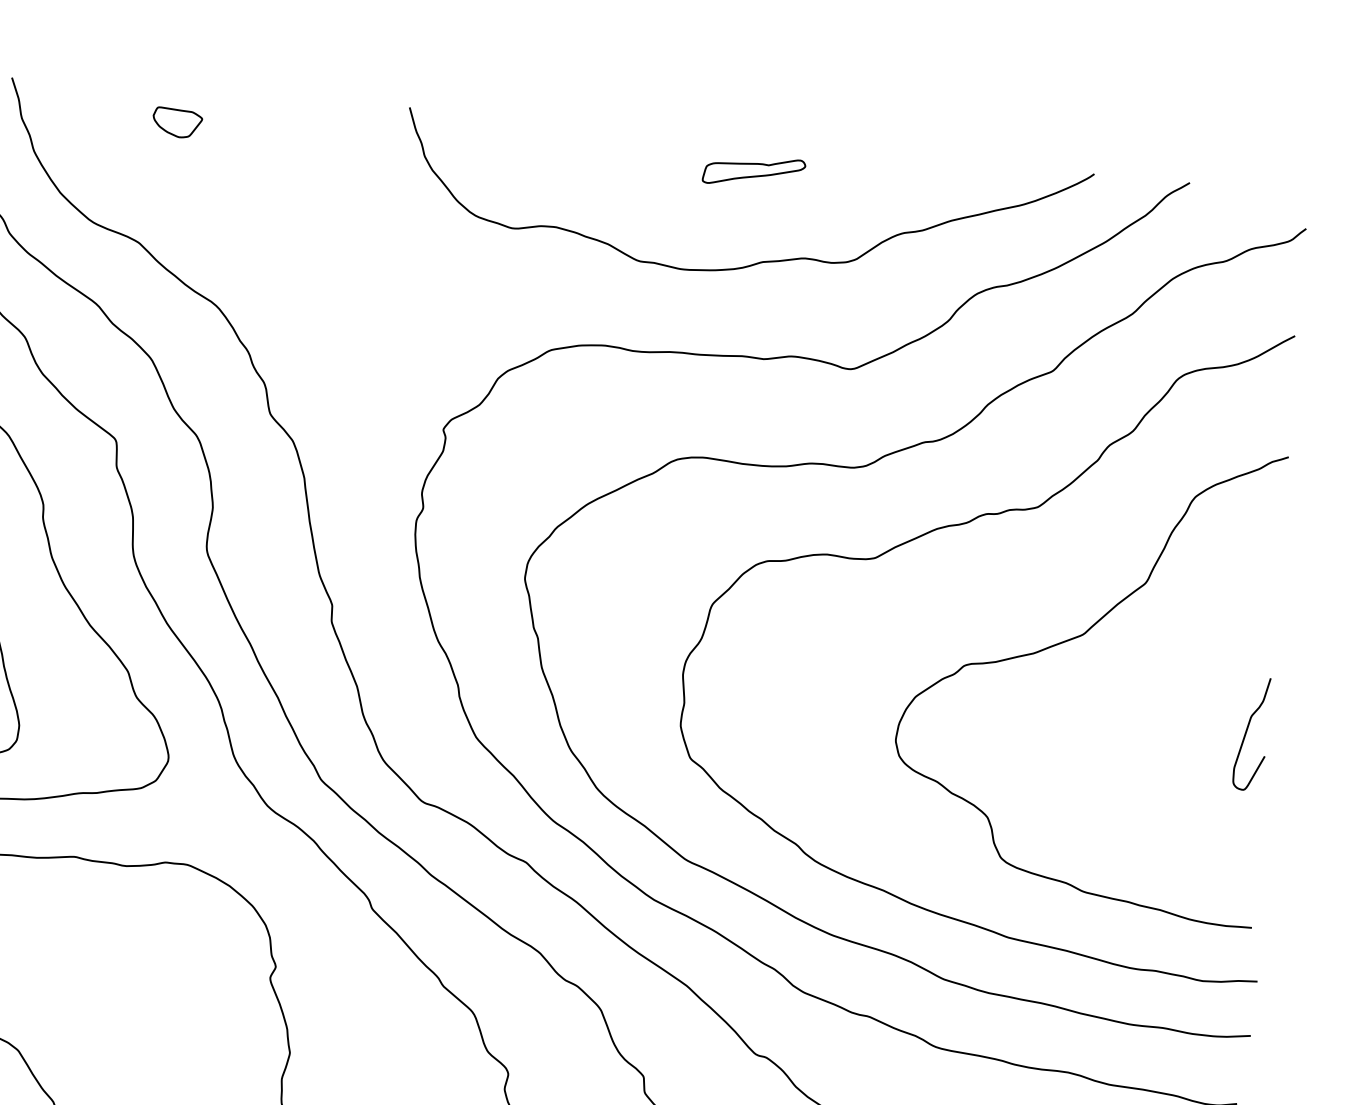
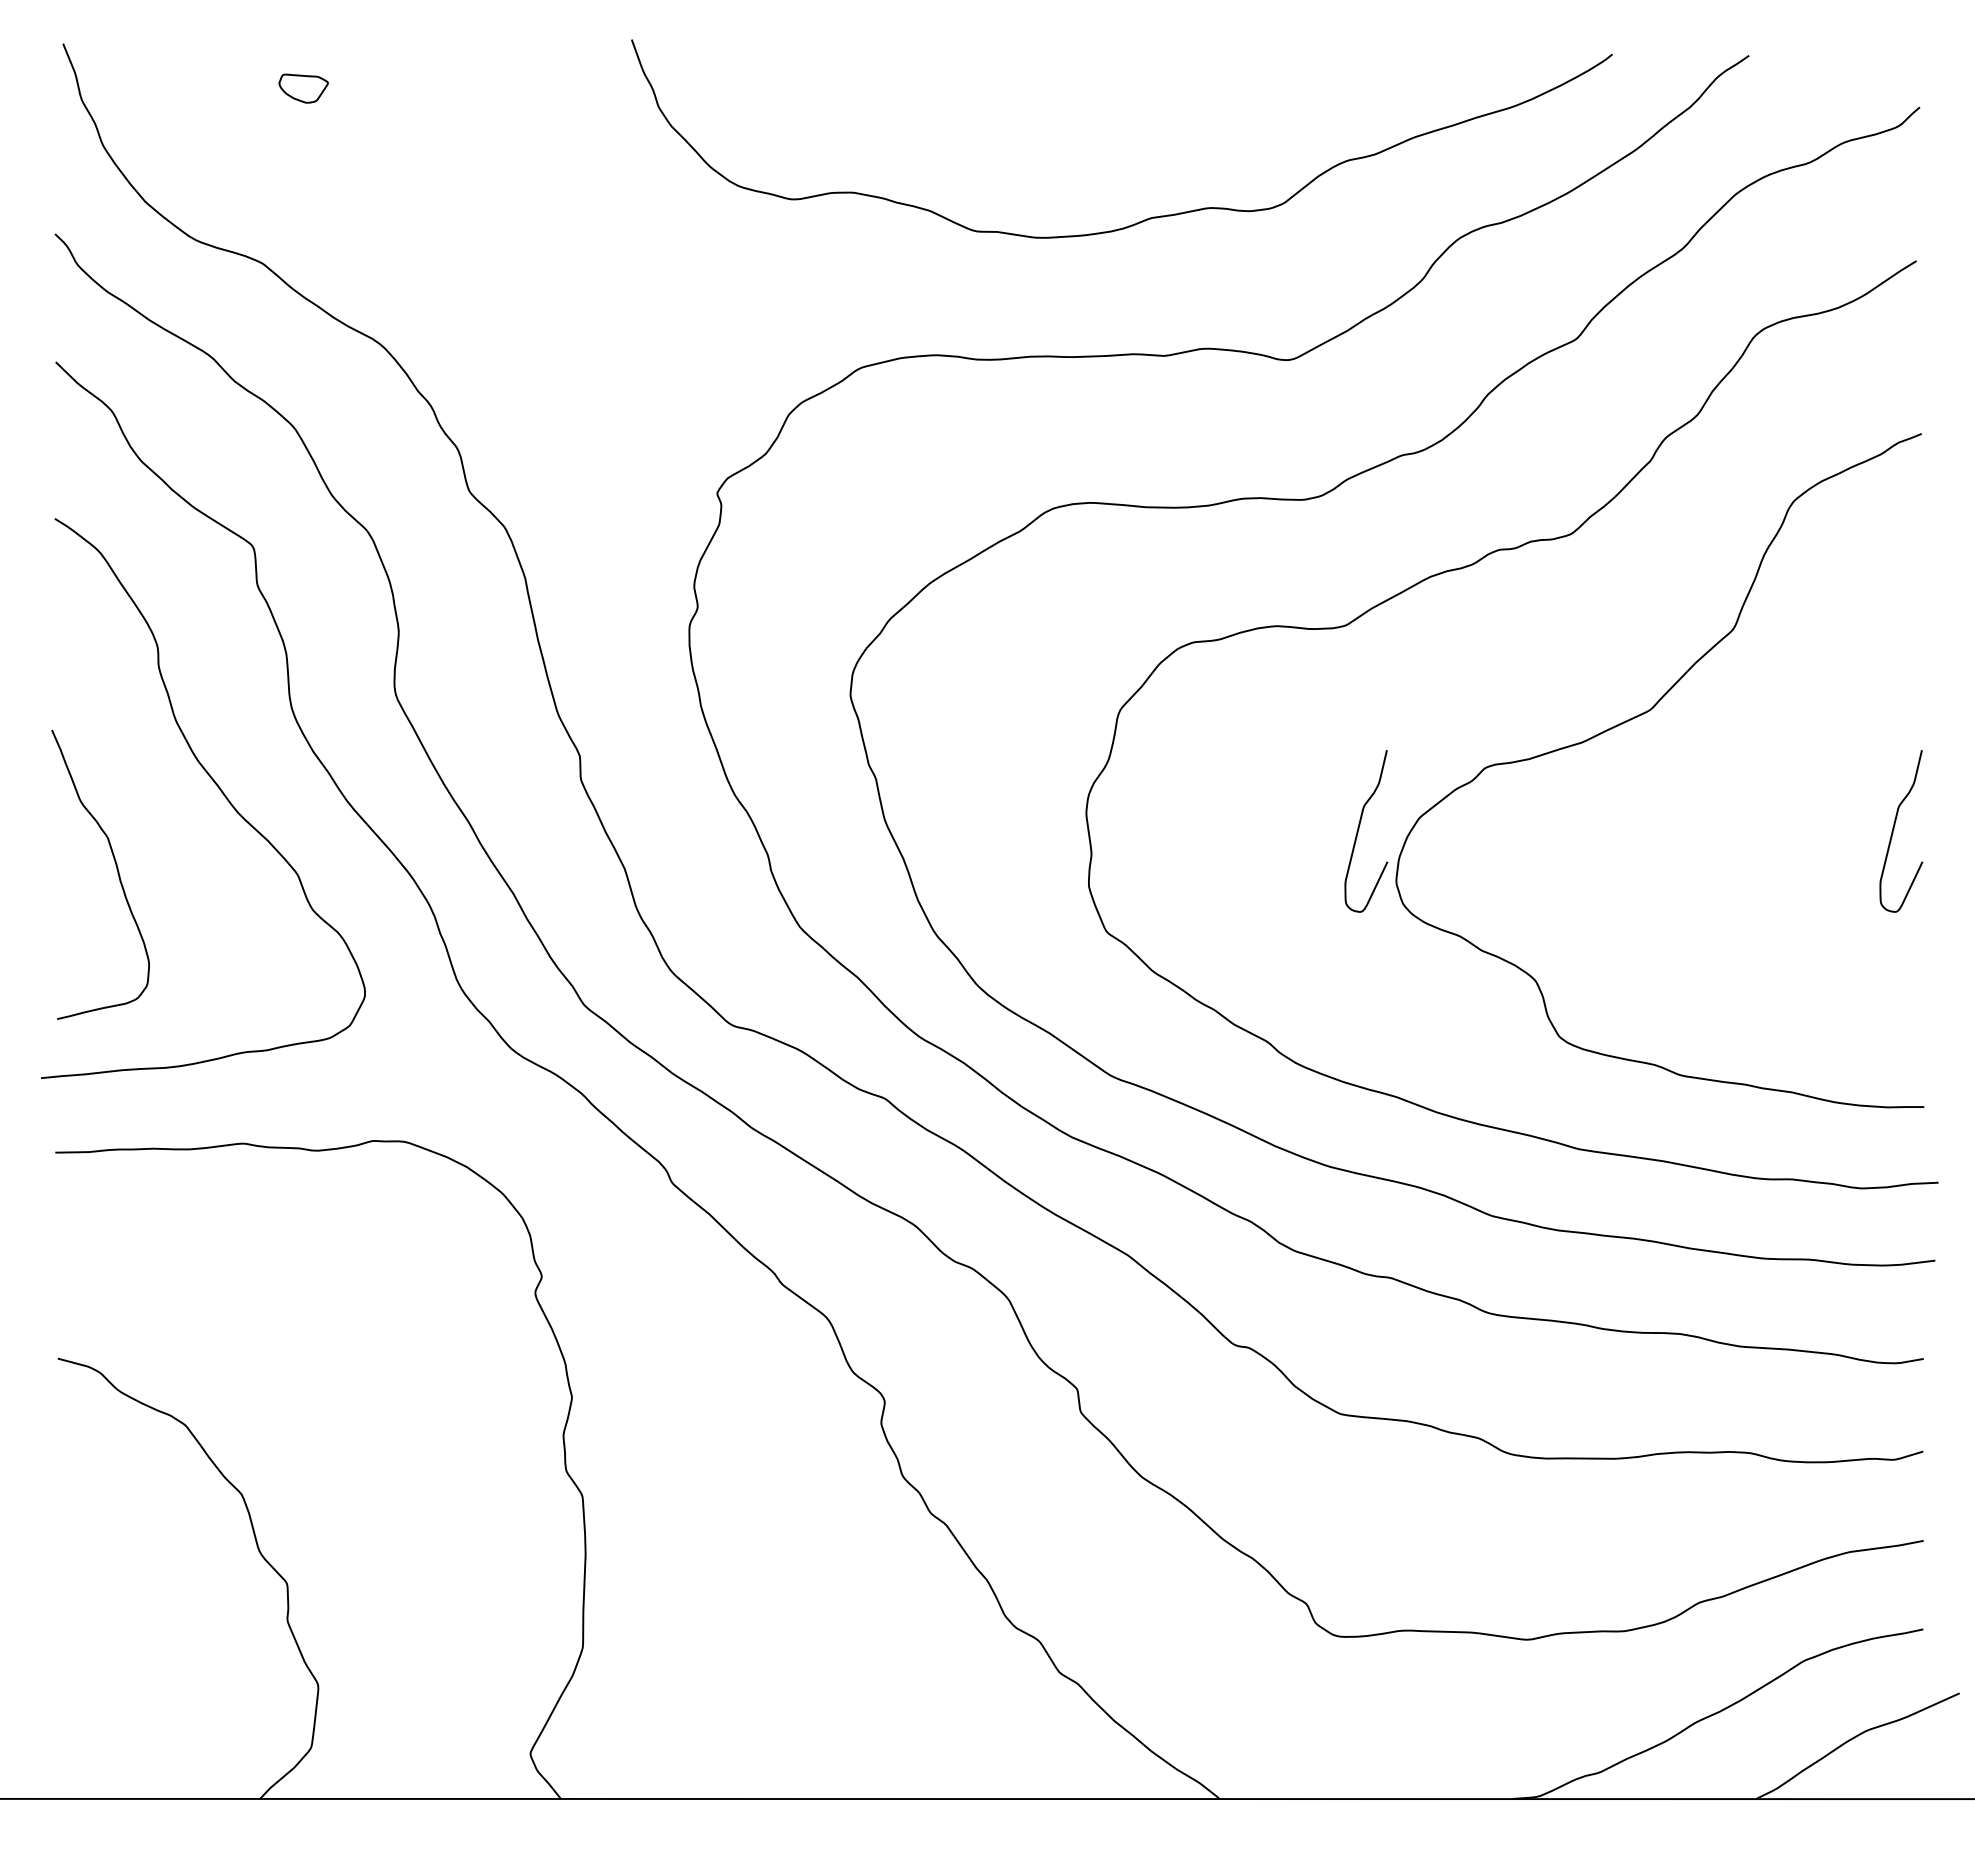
part: (177, 122) -> (303, 88), size x0.7
part: (754, 171) -> (1128, 90), removed
curve: (873, 701) -> (1359, 829), added

